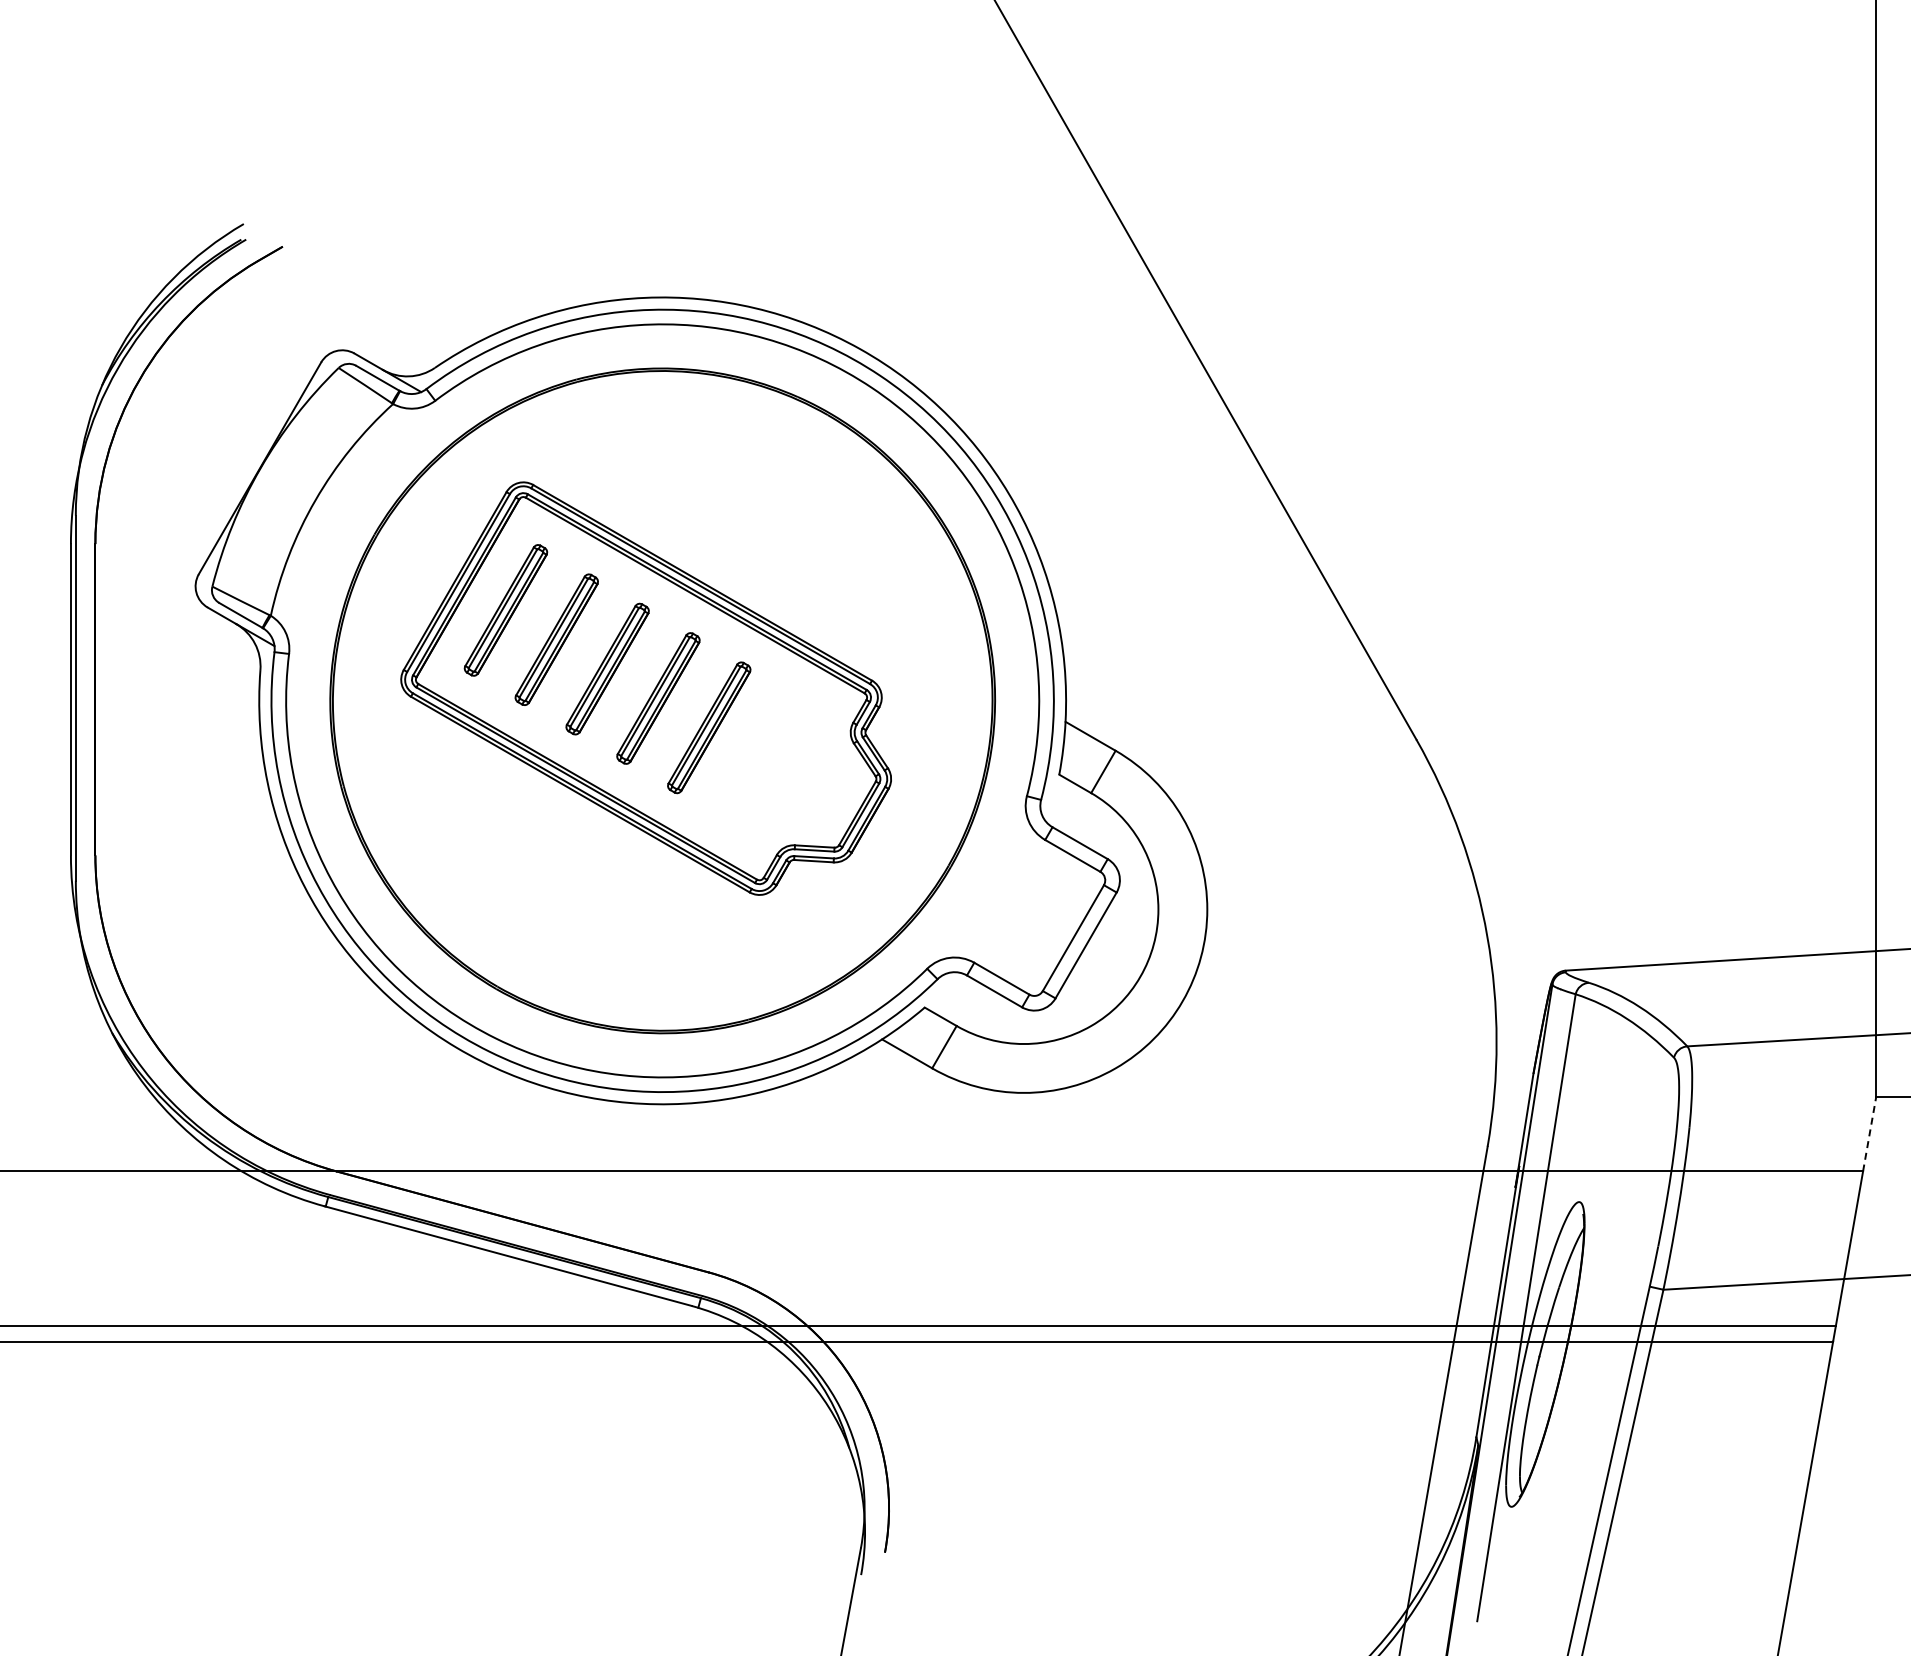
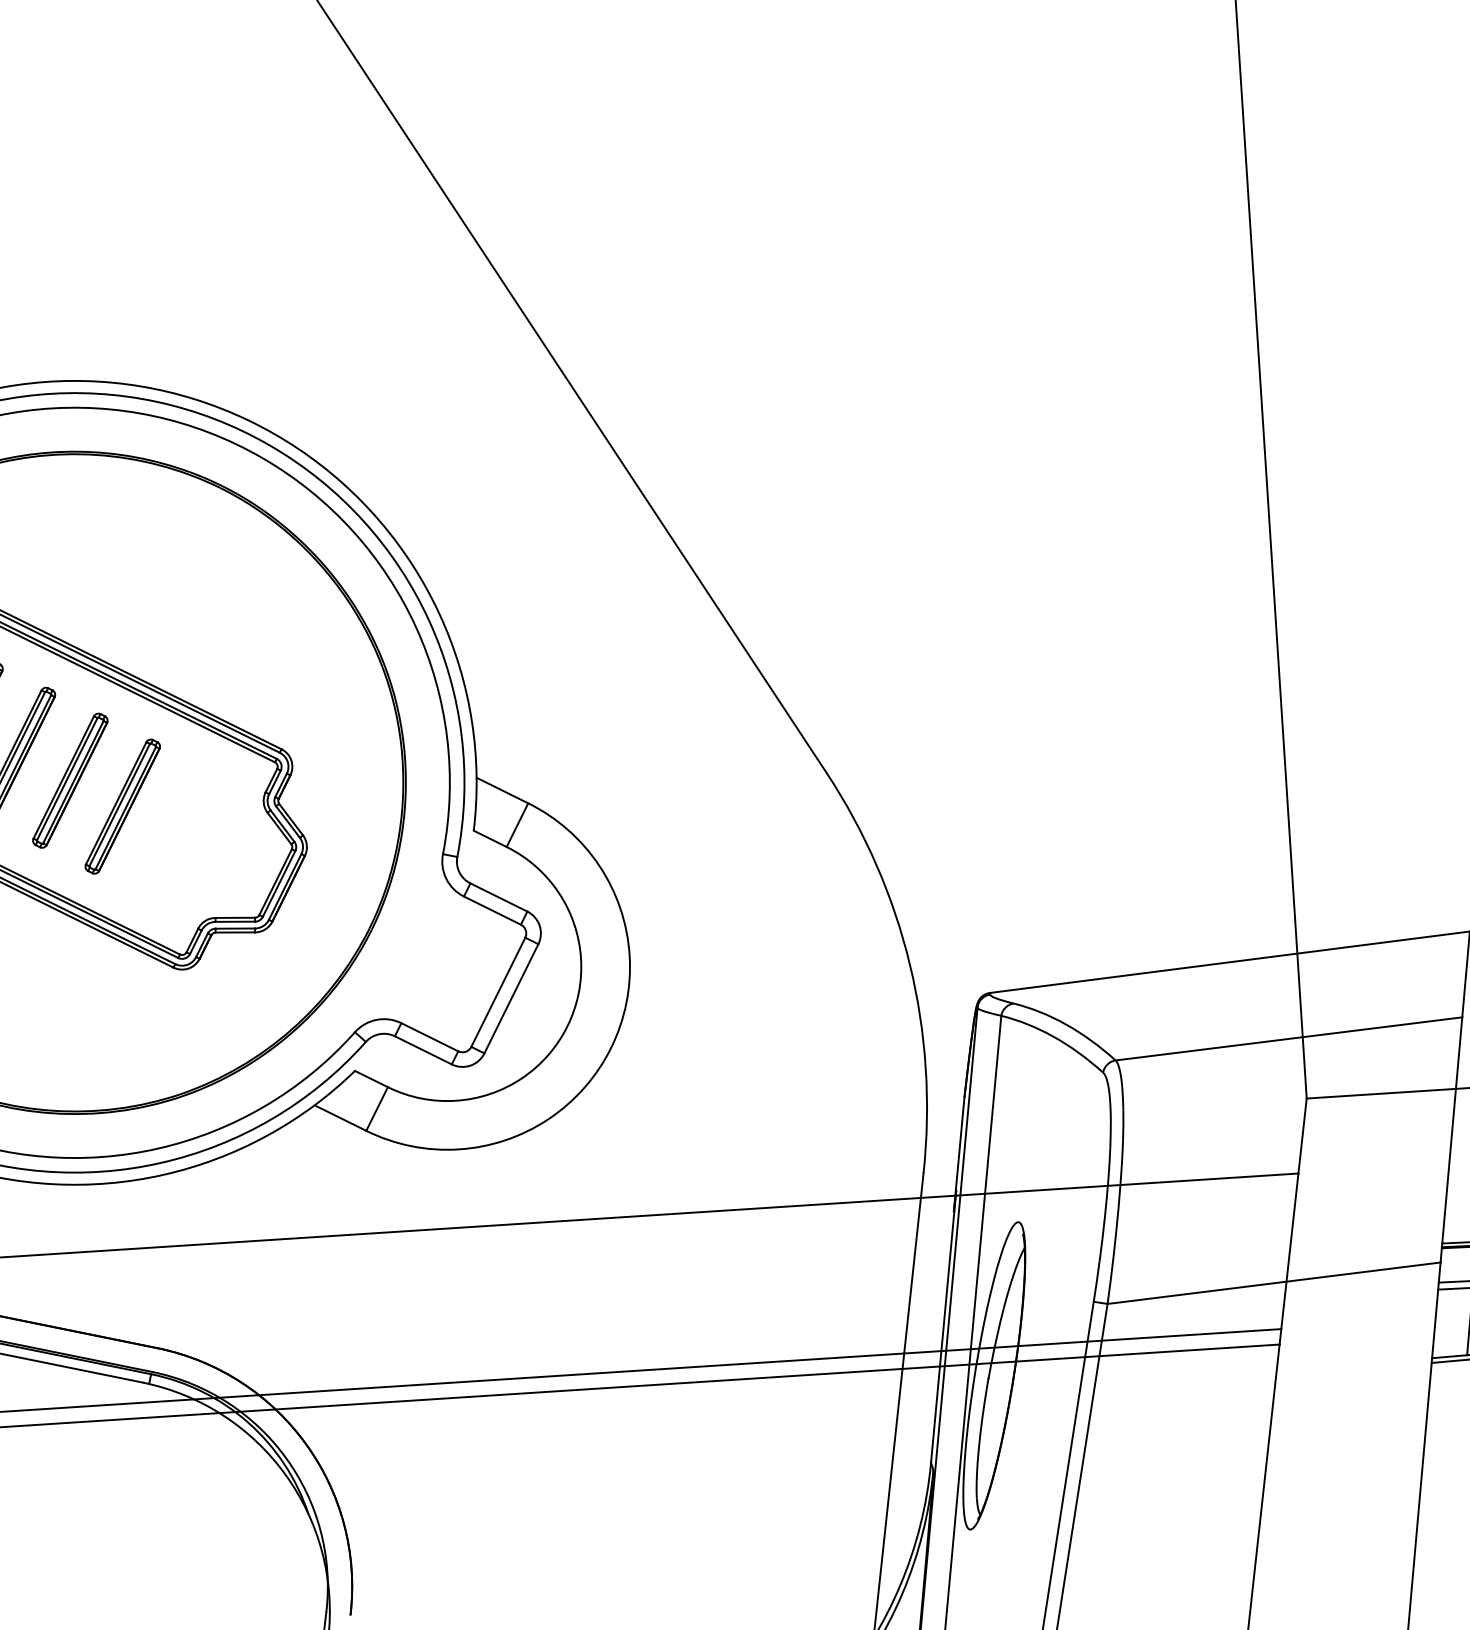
line: (1869, 1134) -> (1302, 1136), dashed -> solid

